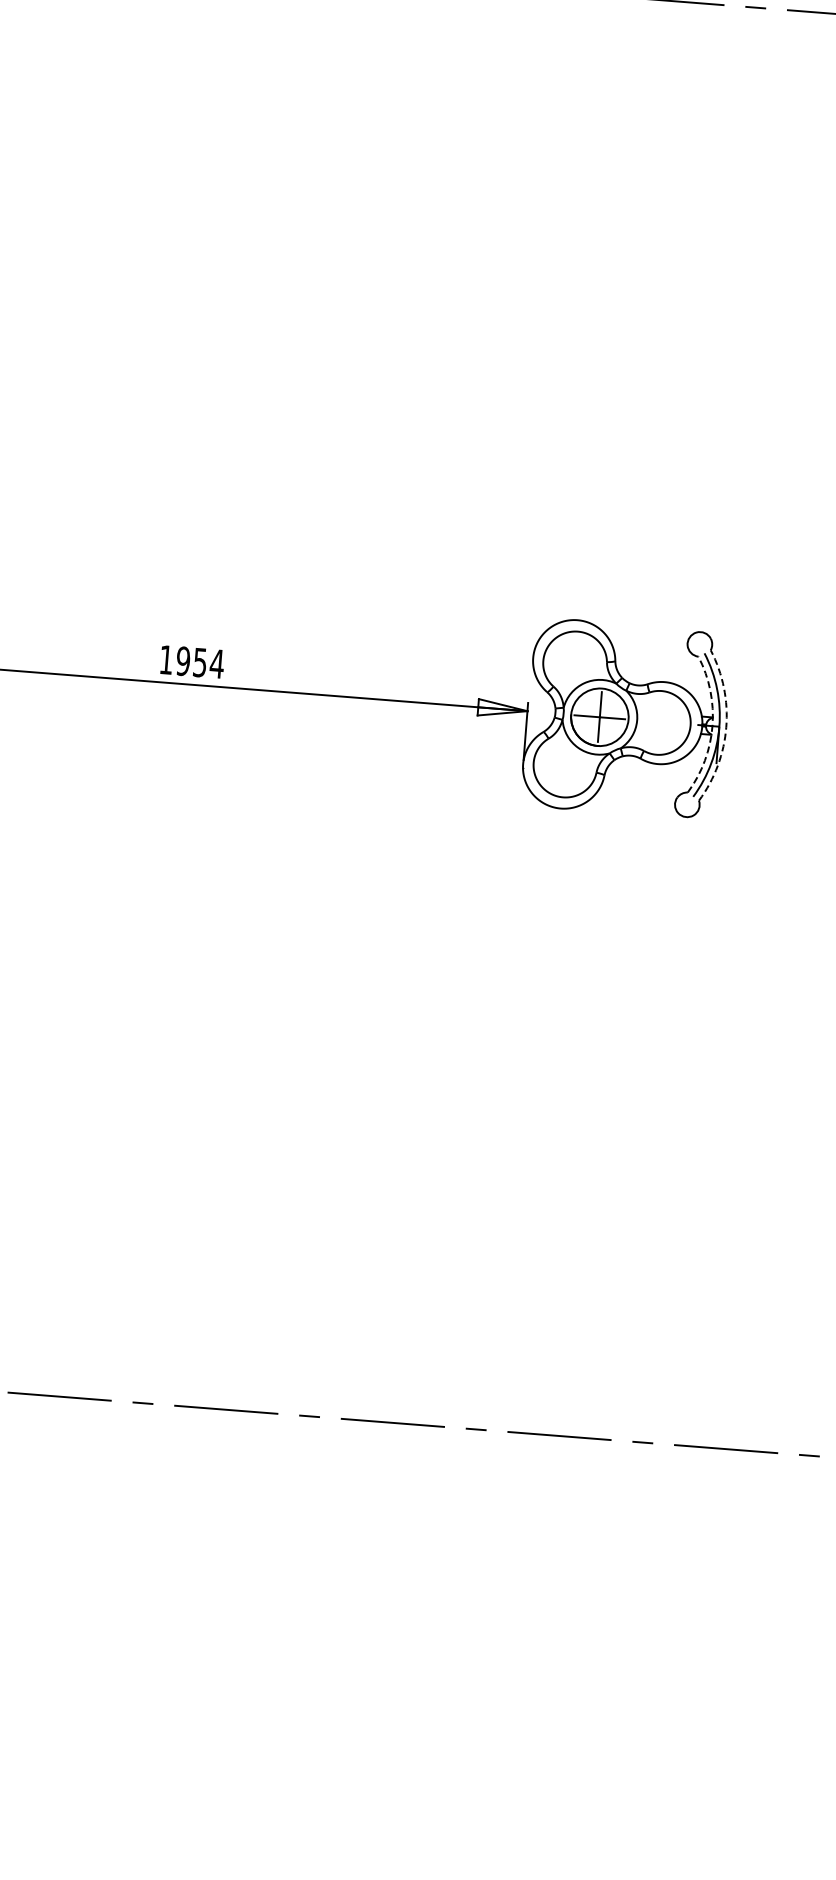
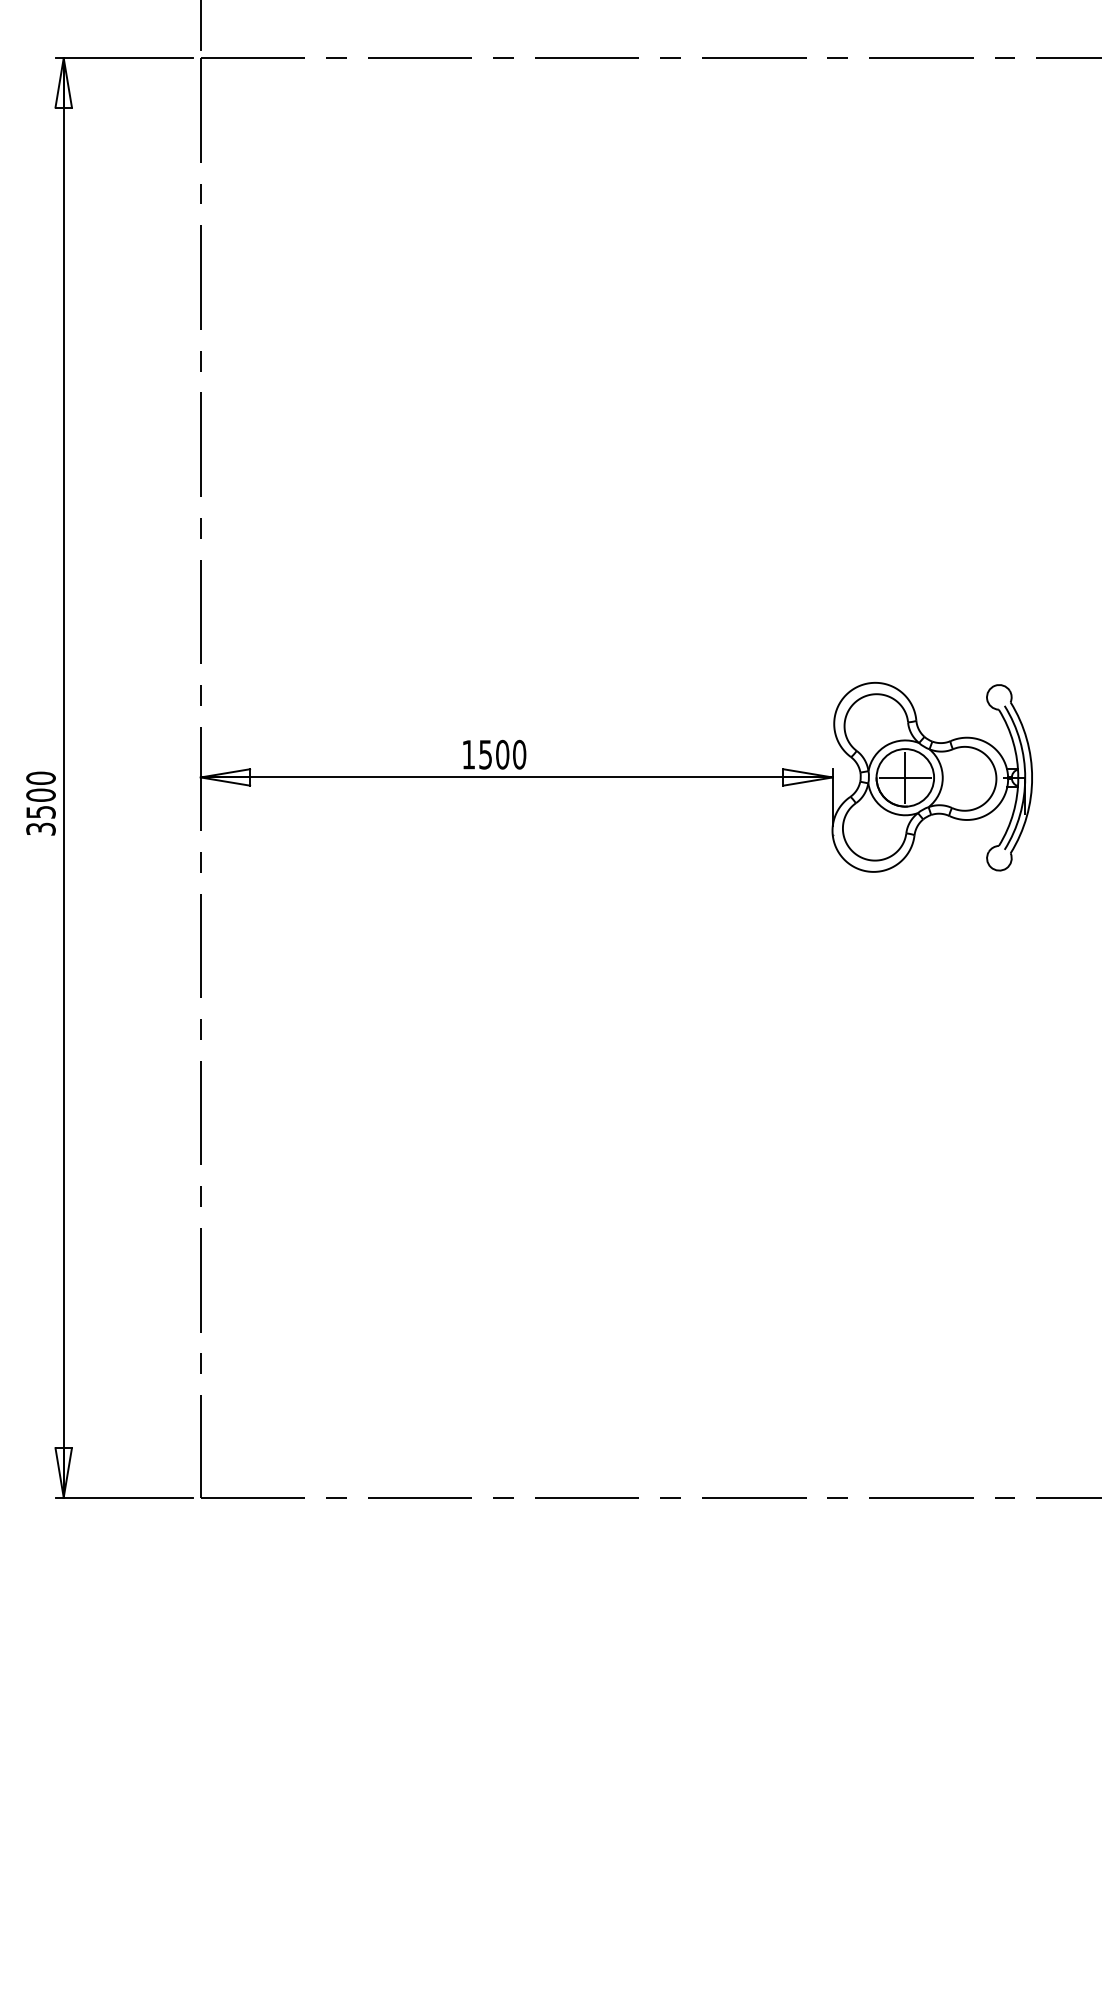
text: (200, 662) -> (502, 754), 1954 -> 1500
arc: (712, 725) -> (1018, 777), dashed -> solid
arc: (726, 726) -> (1032, 777), dashed -> solid

